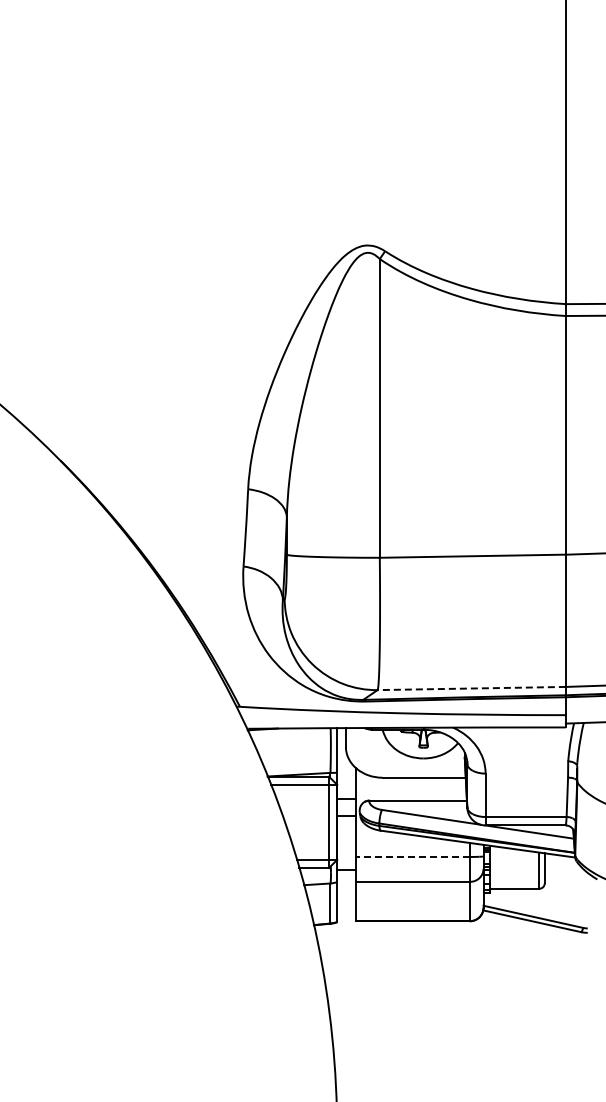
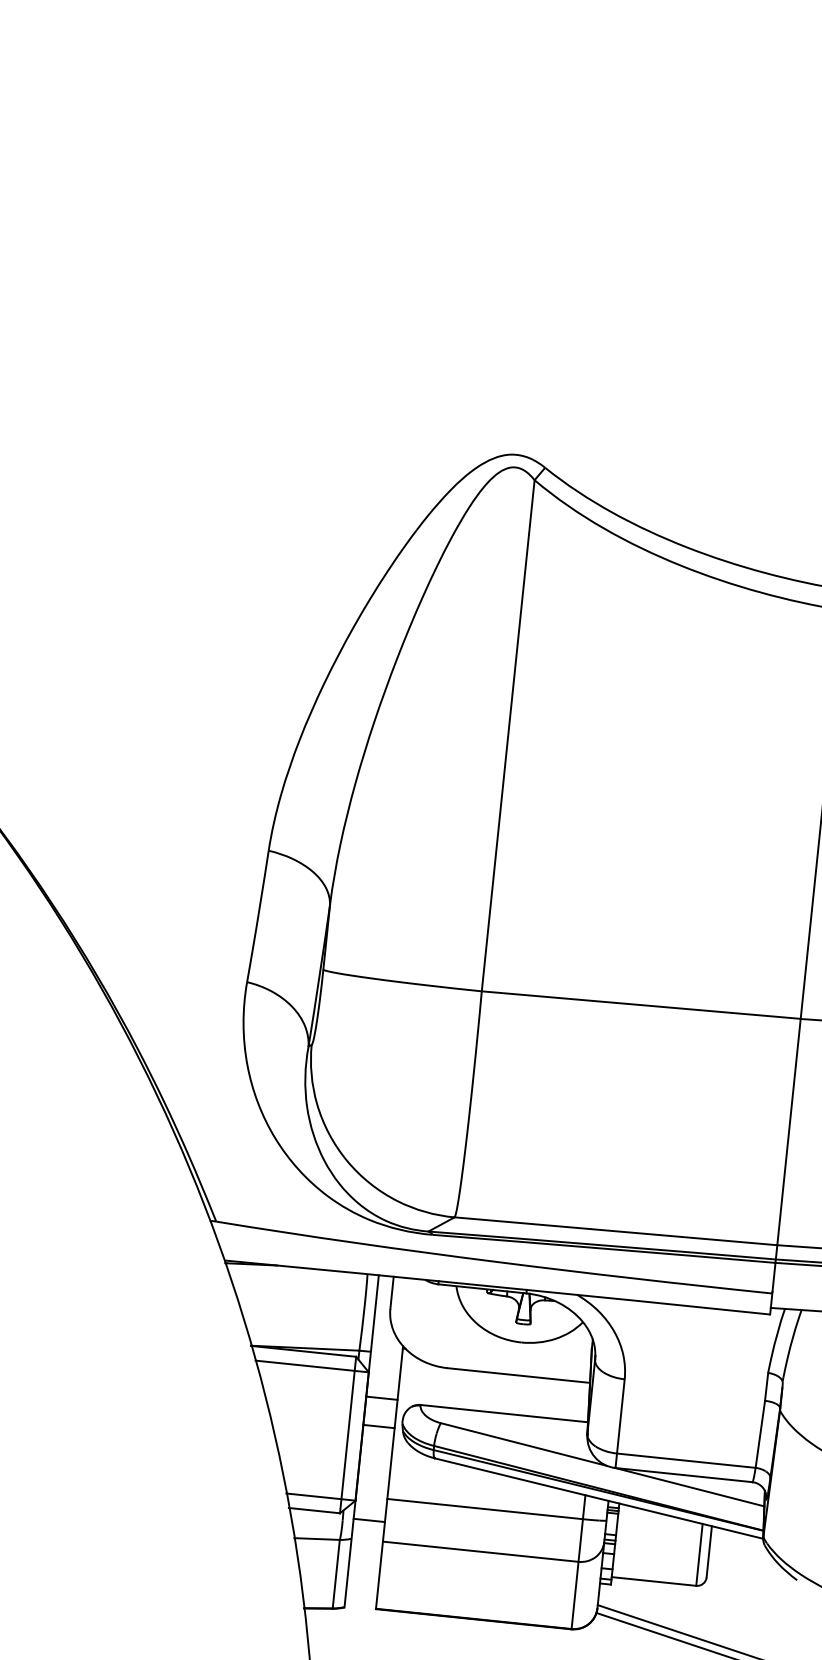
line: (471, 688) -> (615, 1231), dashed -> solid
line: (412, 856) -> (484, 1508), dashed -> solid

